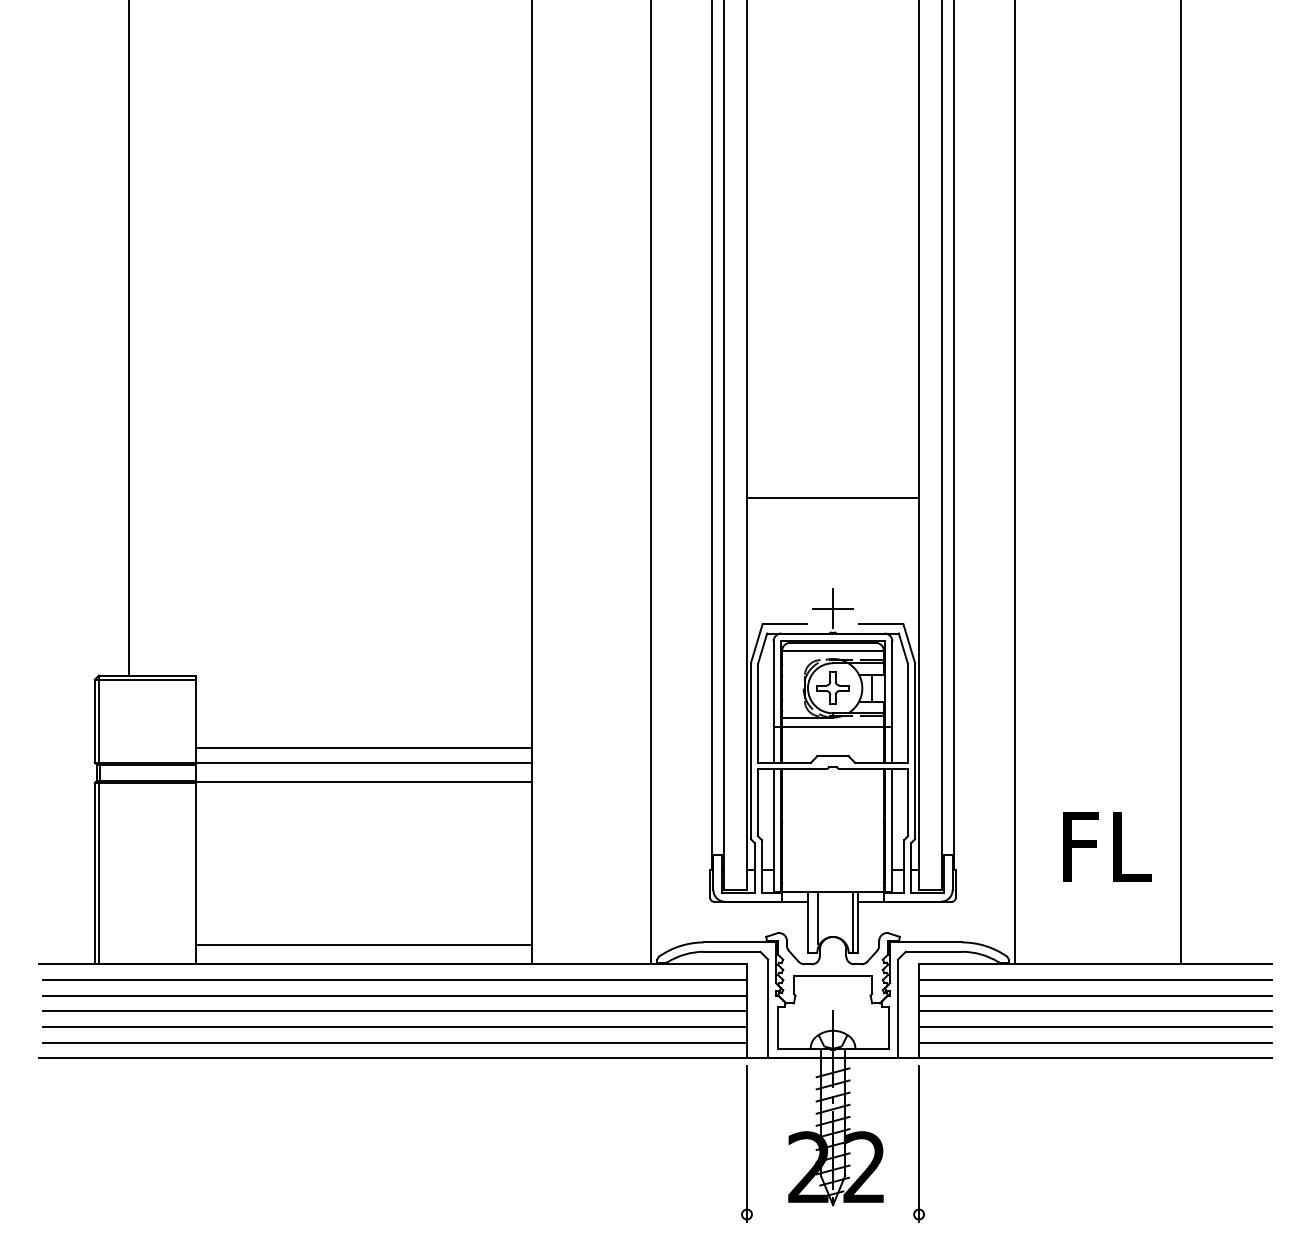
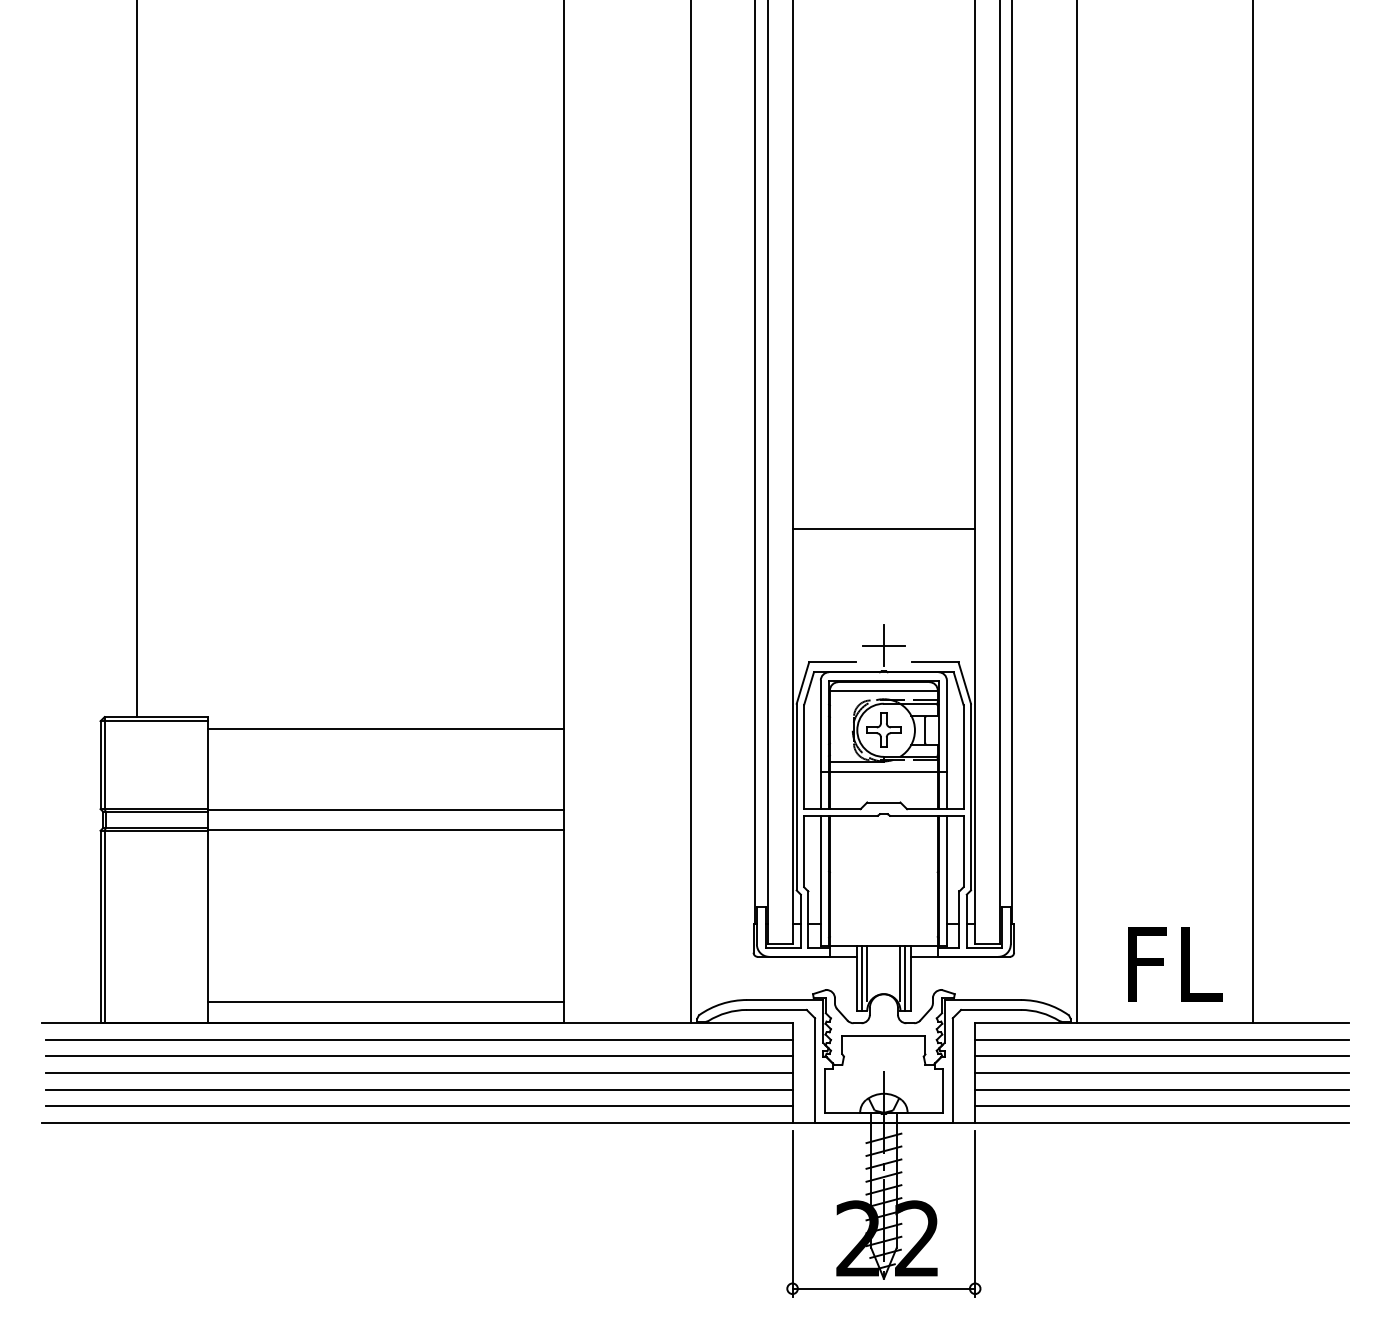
line: (364, 747) -> (386, 728), moved
text: (1107, 846) -> (1175, 964), moved
line: (848, 917) -> (900, 973), added
line: (812, 922) -> (862, 978), added
line: (832, 1214) -> (883, 1288), added

